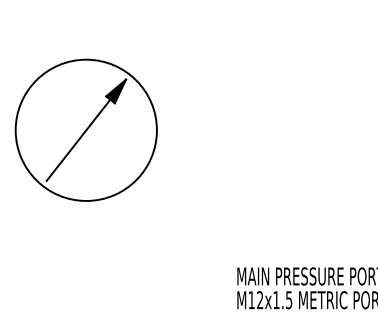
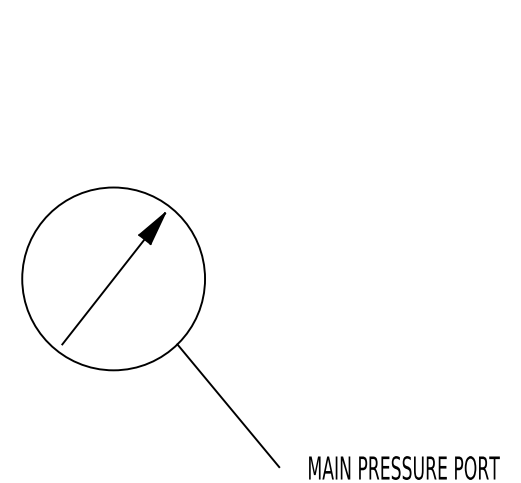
line: (175, 228) -> (228, 405), added

